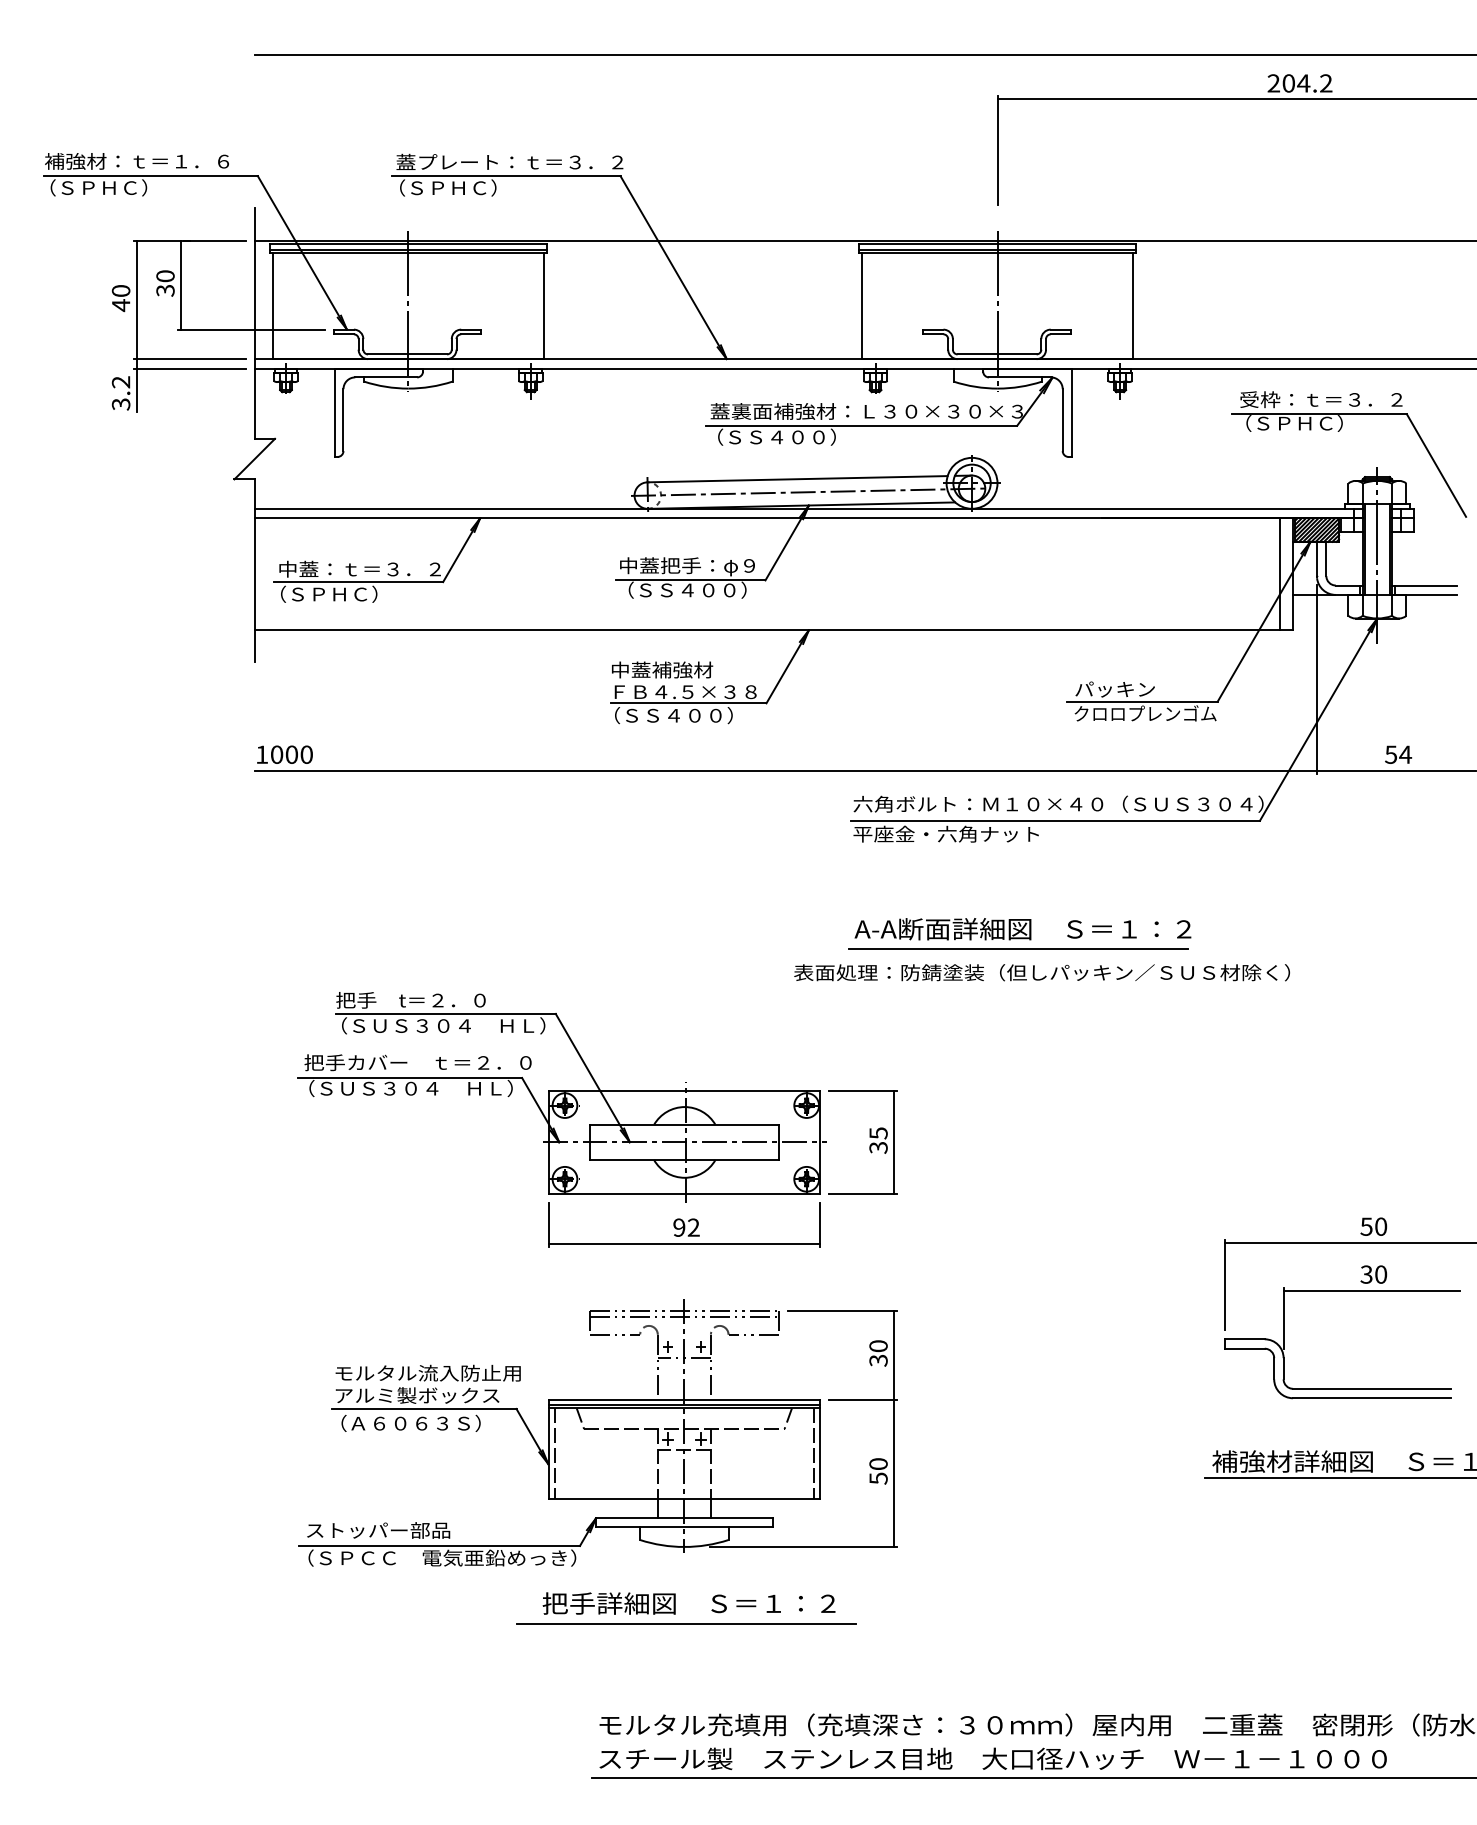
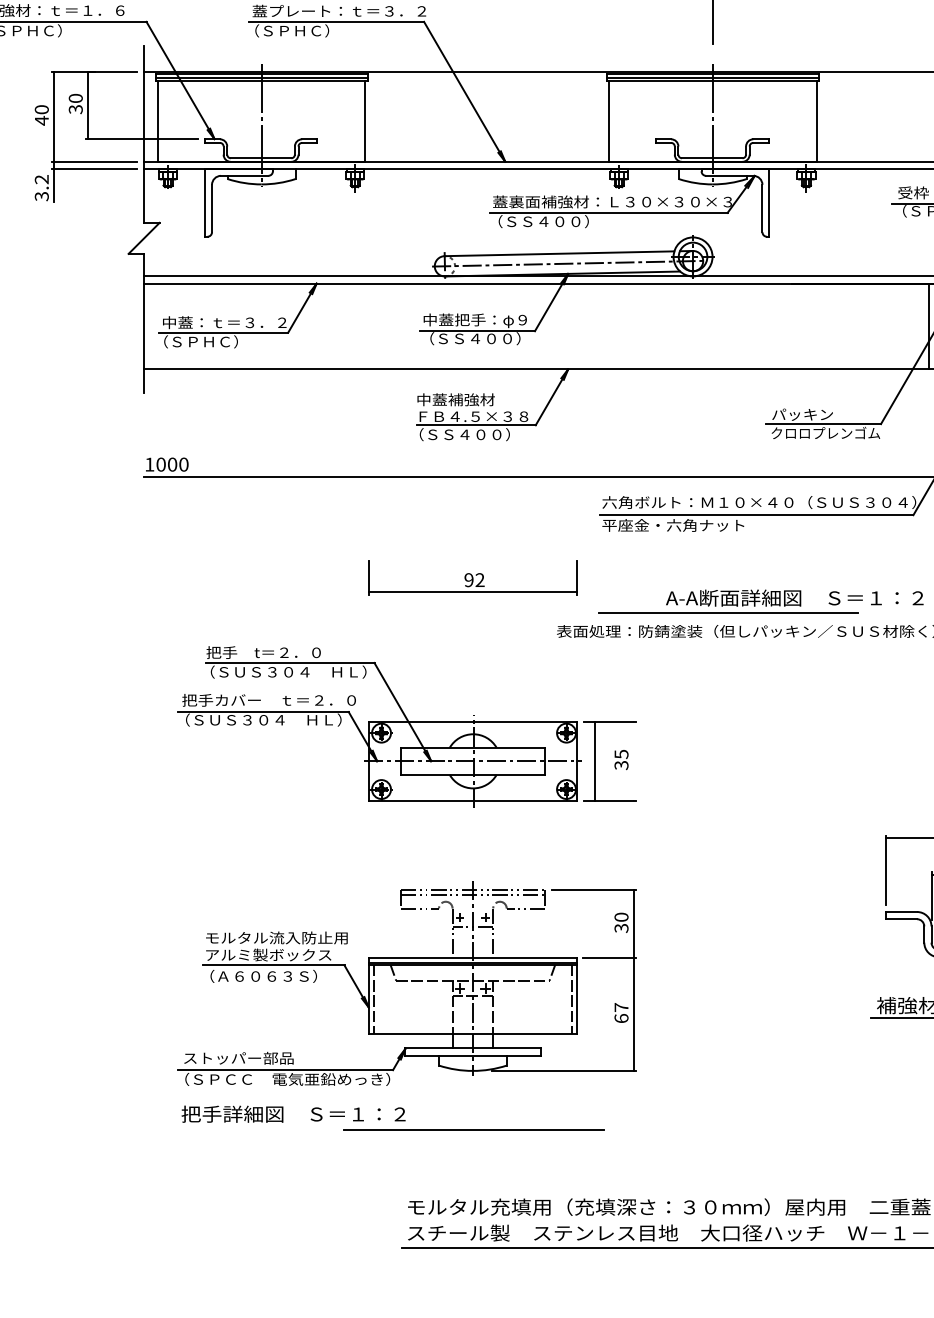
text: (1022, 929) -> (794, 598), moved
line: (894, 1142) -> (594, 761), moved
part: (684, 1224) -> (473, 577), moved
text: (878, 1471) -> (621, 1013), 50 -> 67
text: (688, 1603) -> (293, 1114), moved

